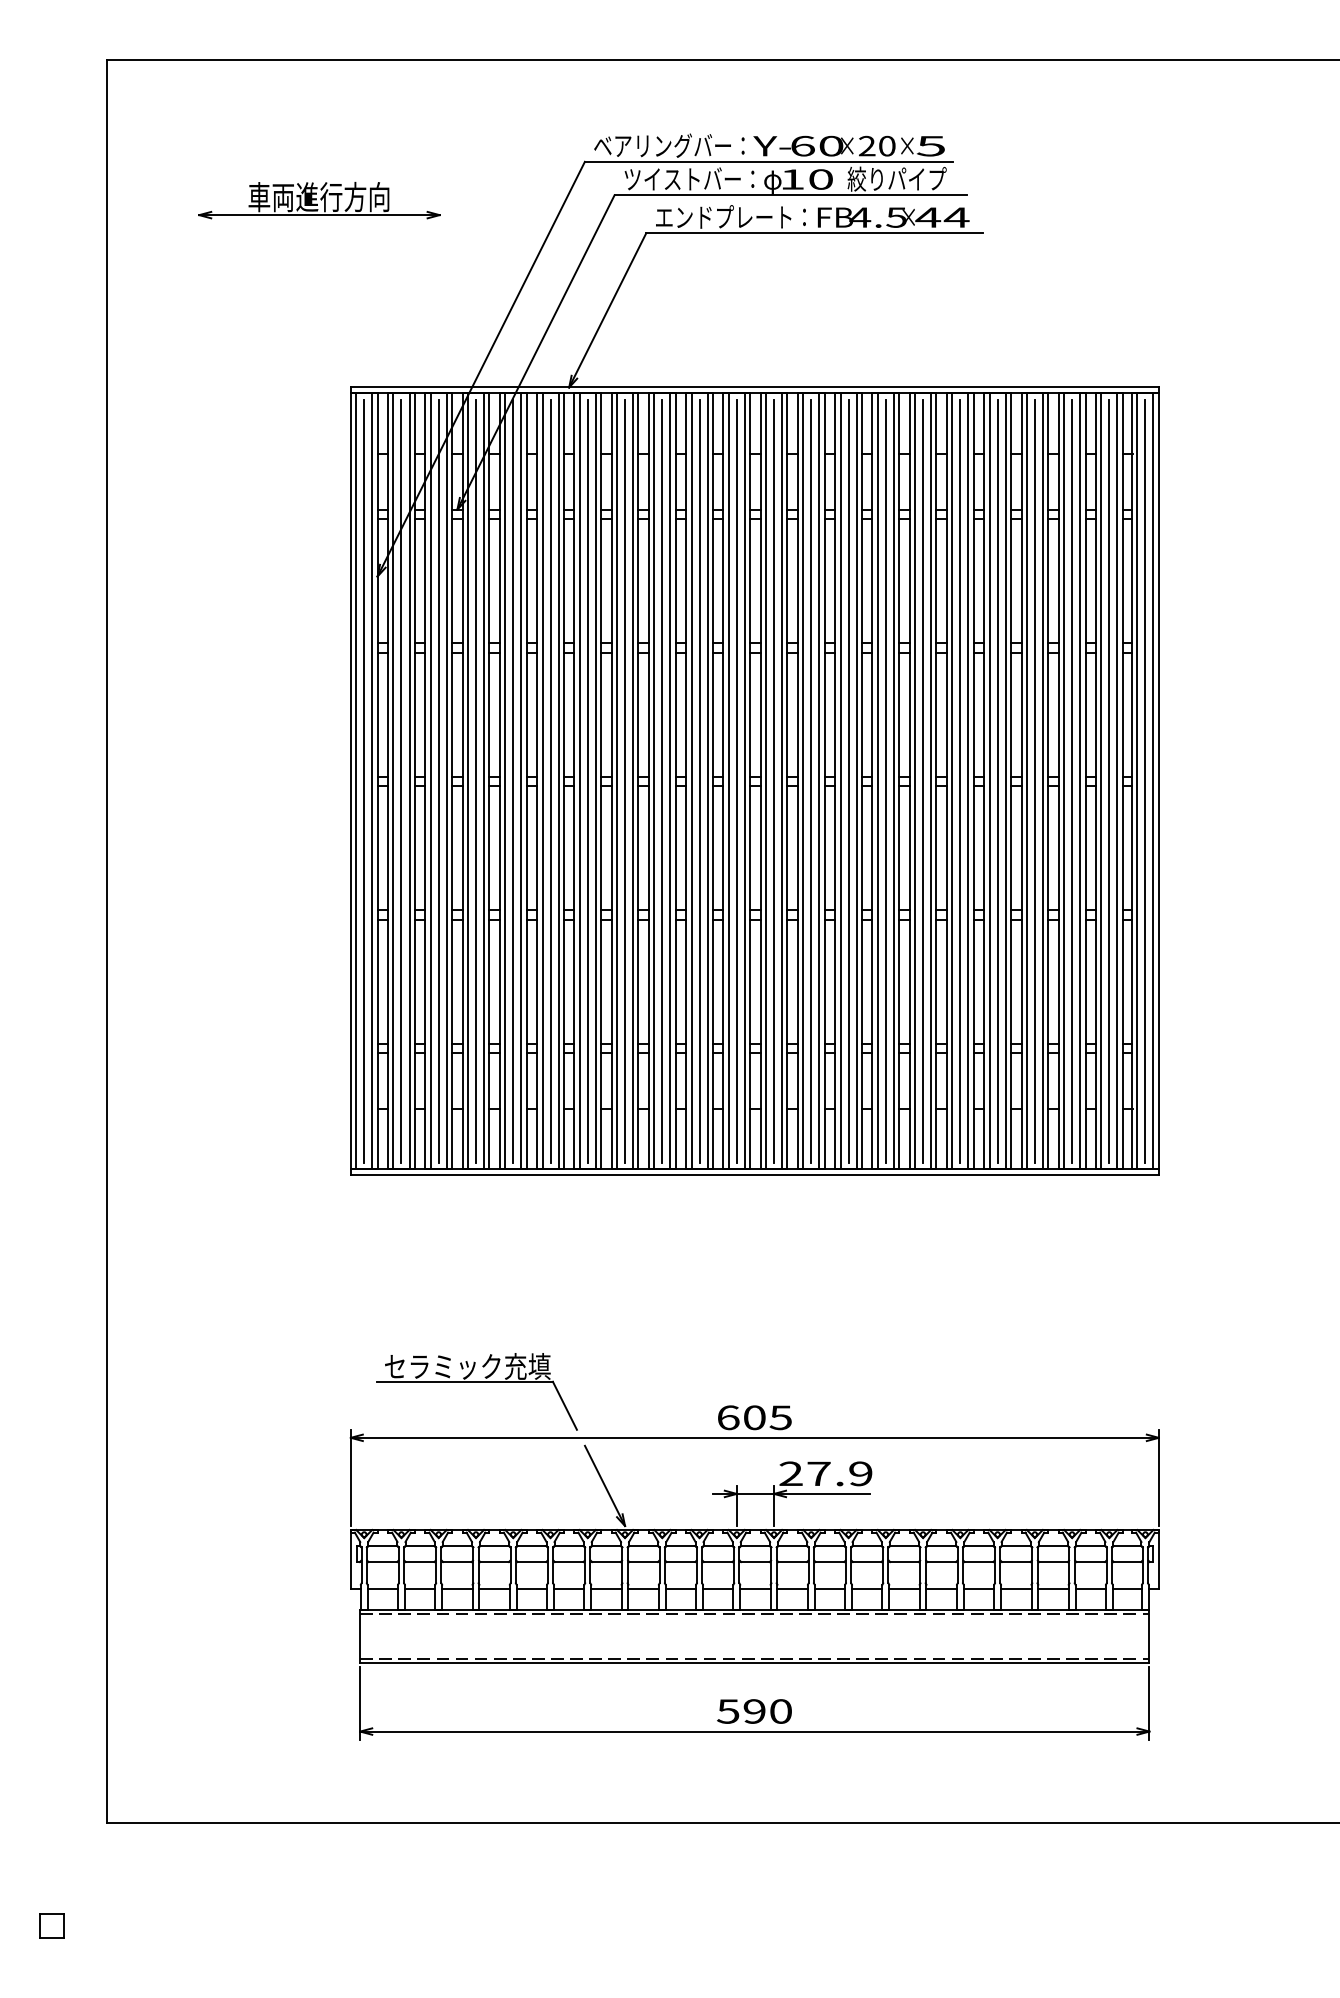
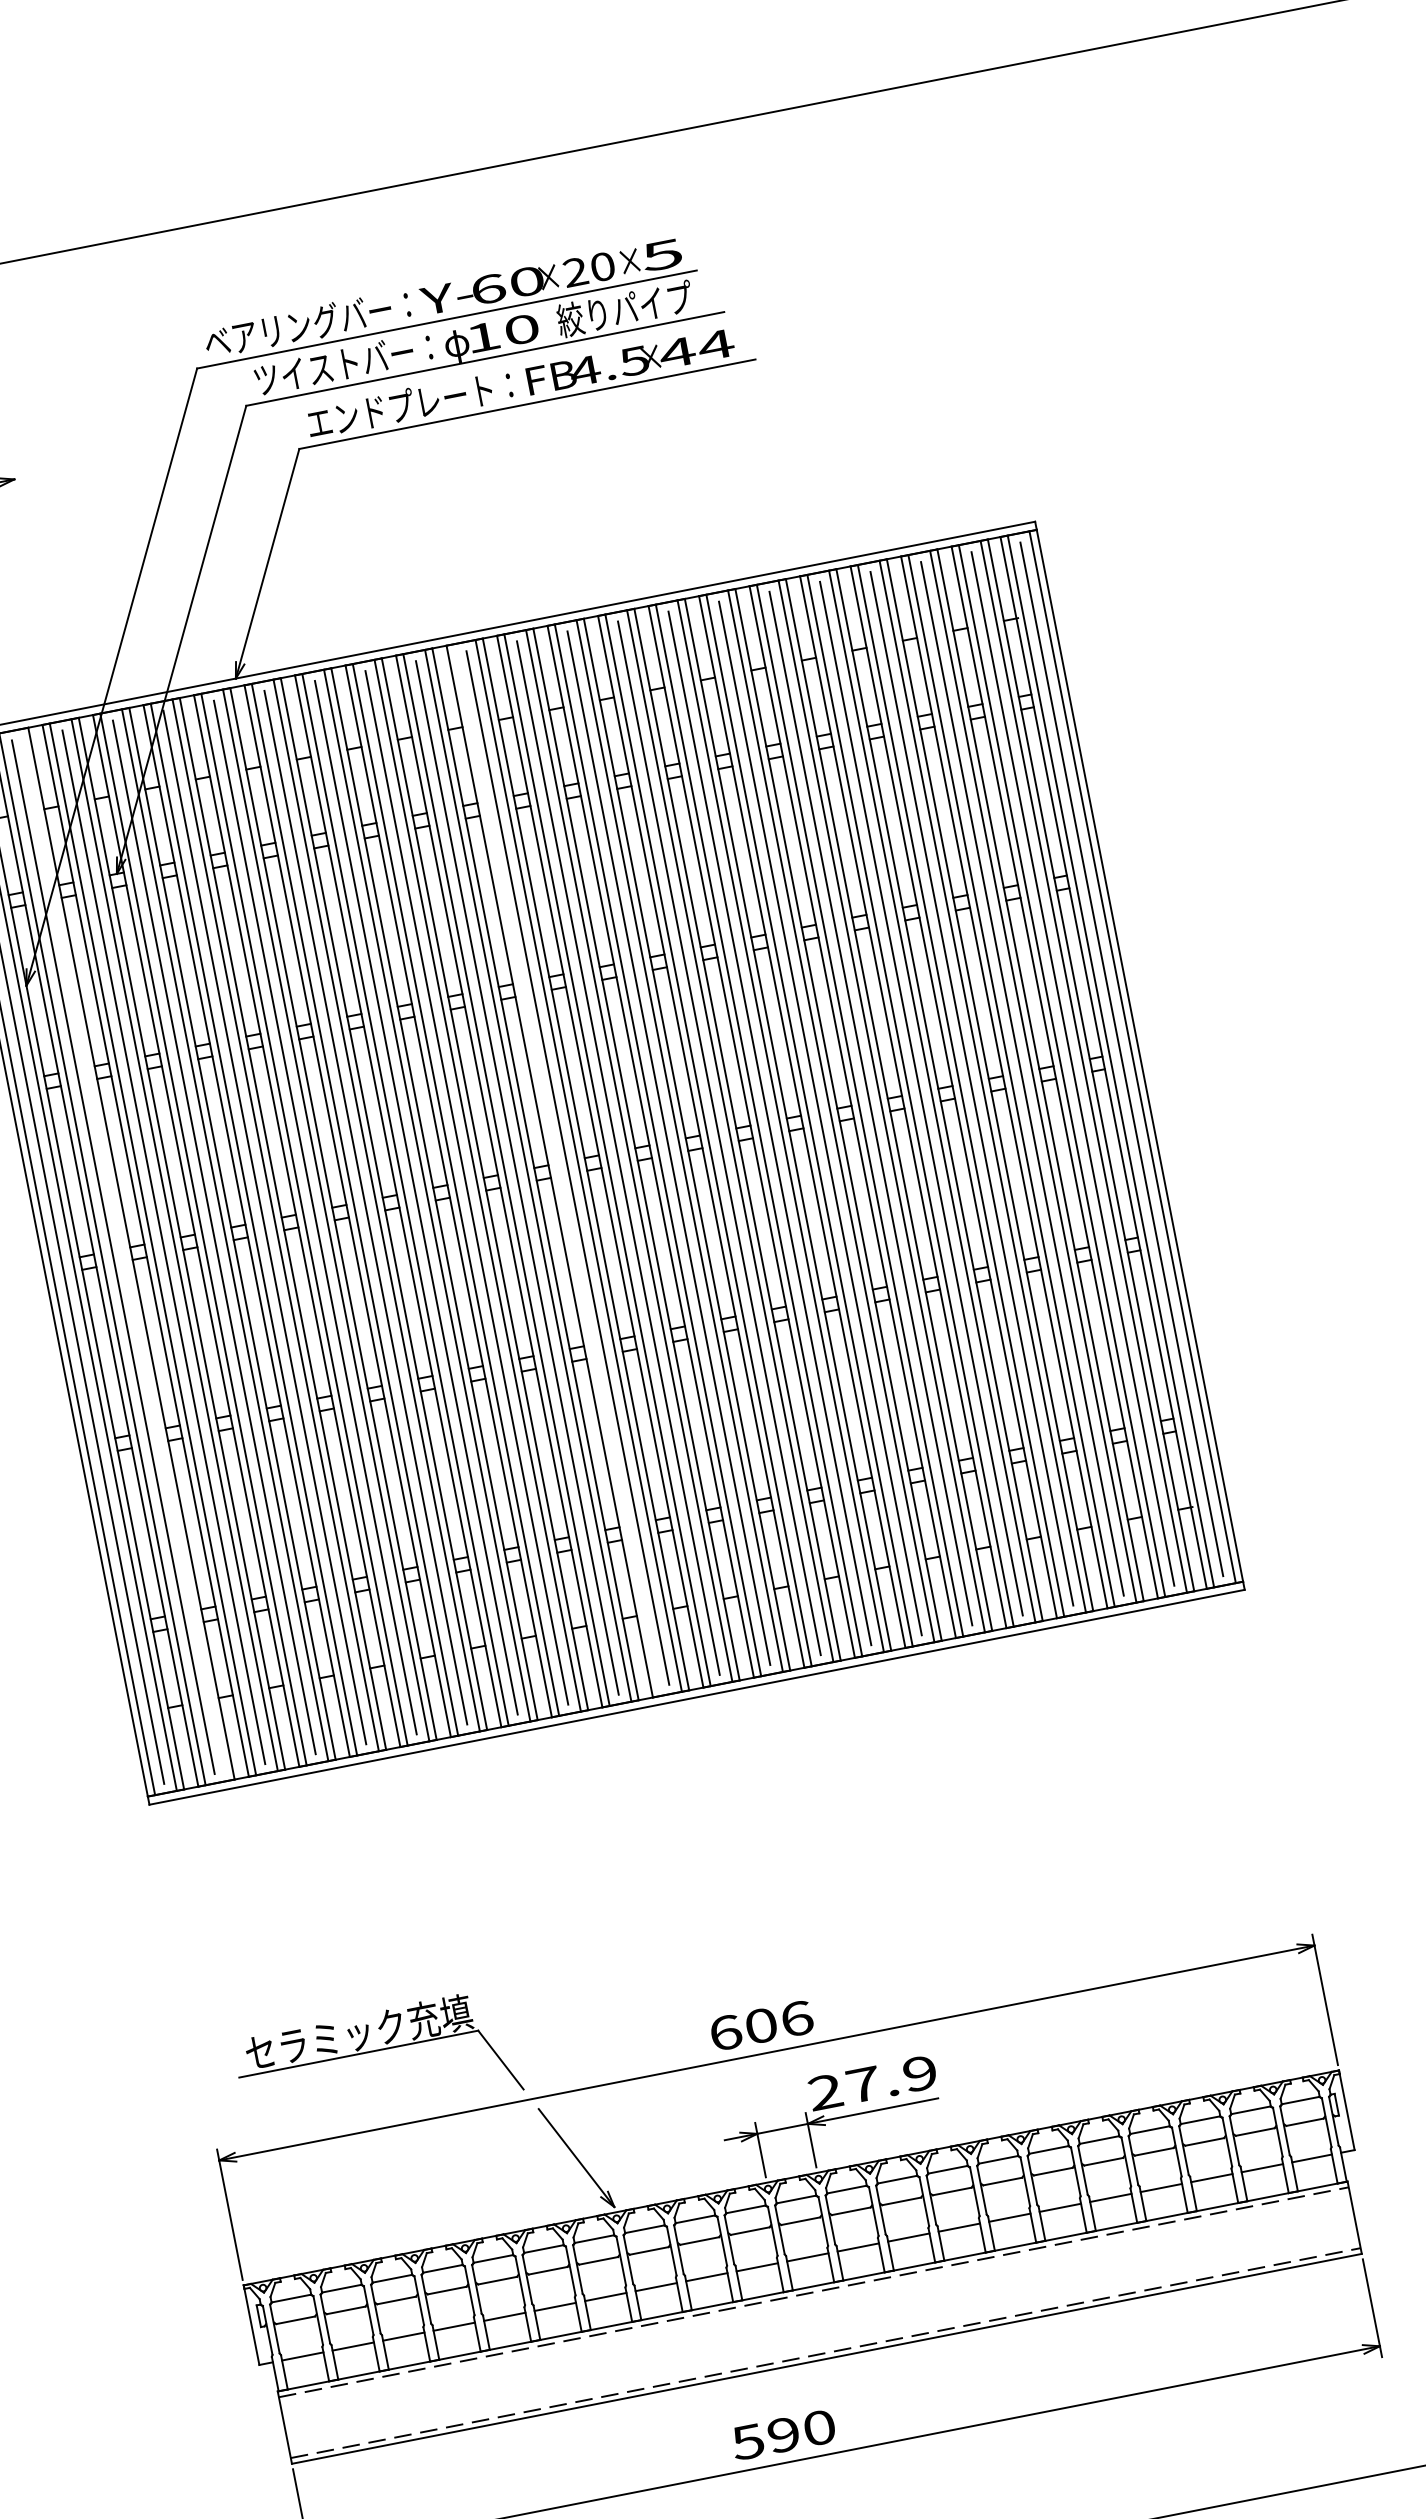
line: (409, 781) -> (124, 1255), removed
line: (728, 781) -> (556, 1170), removed
text: (780, 1417) -> (796, 2018), 605 -> 606
text: (754, 1711) -> (783, 2434), moved

